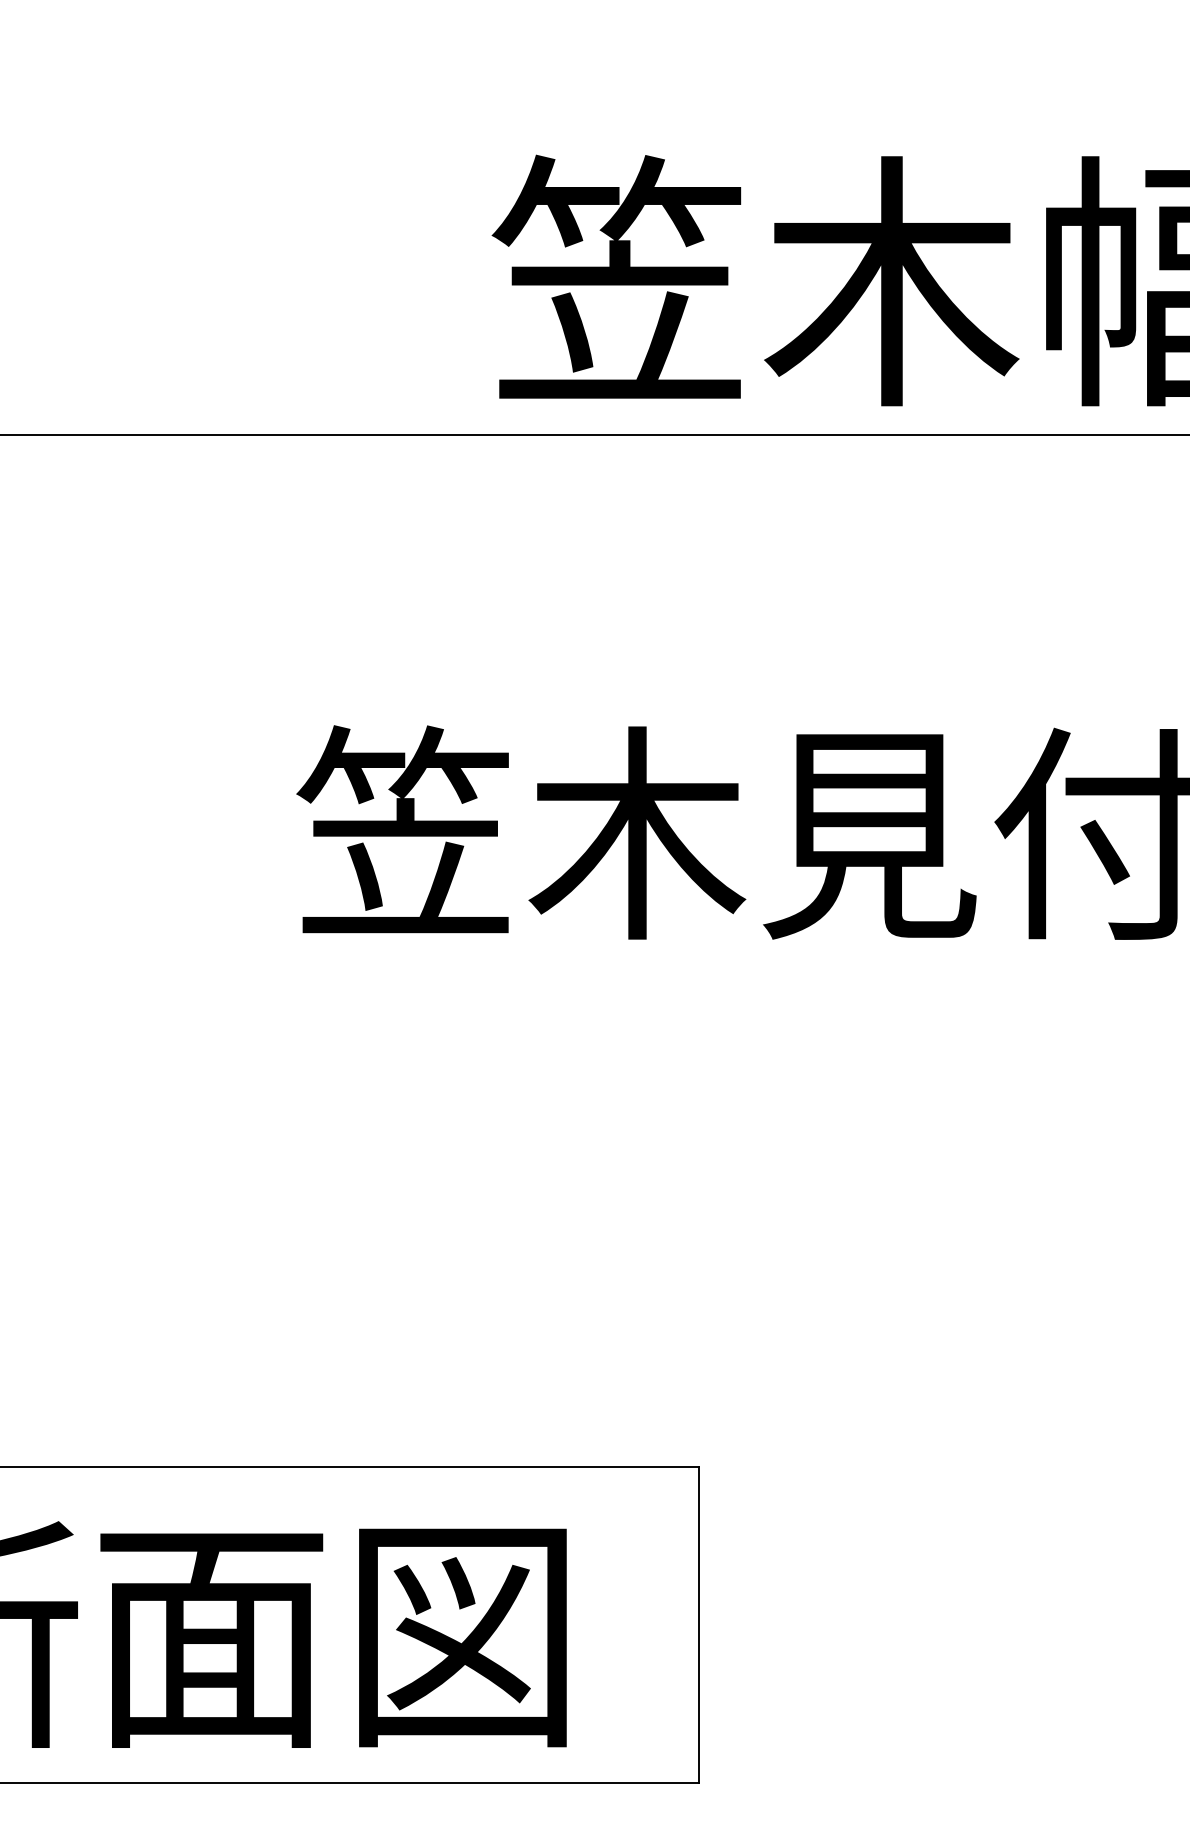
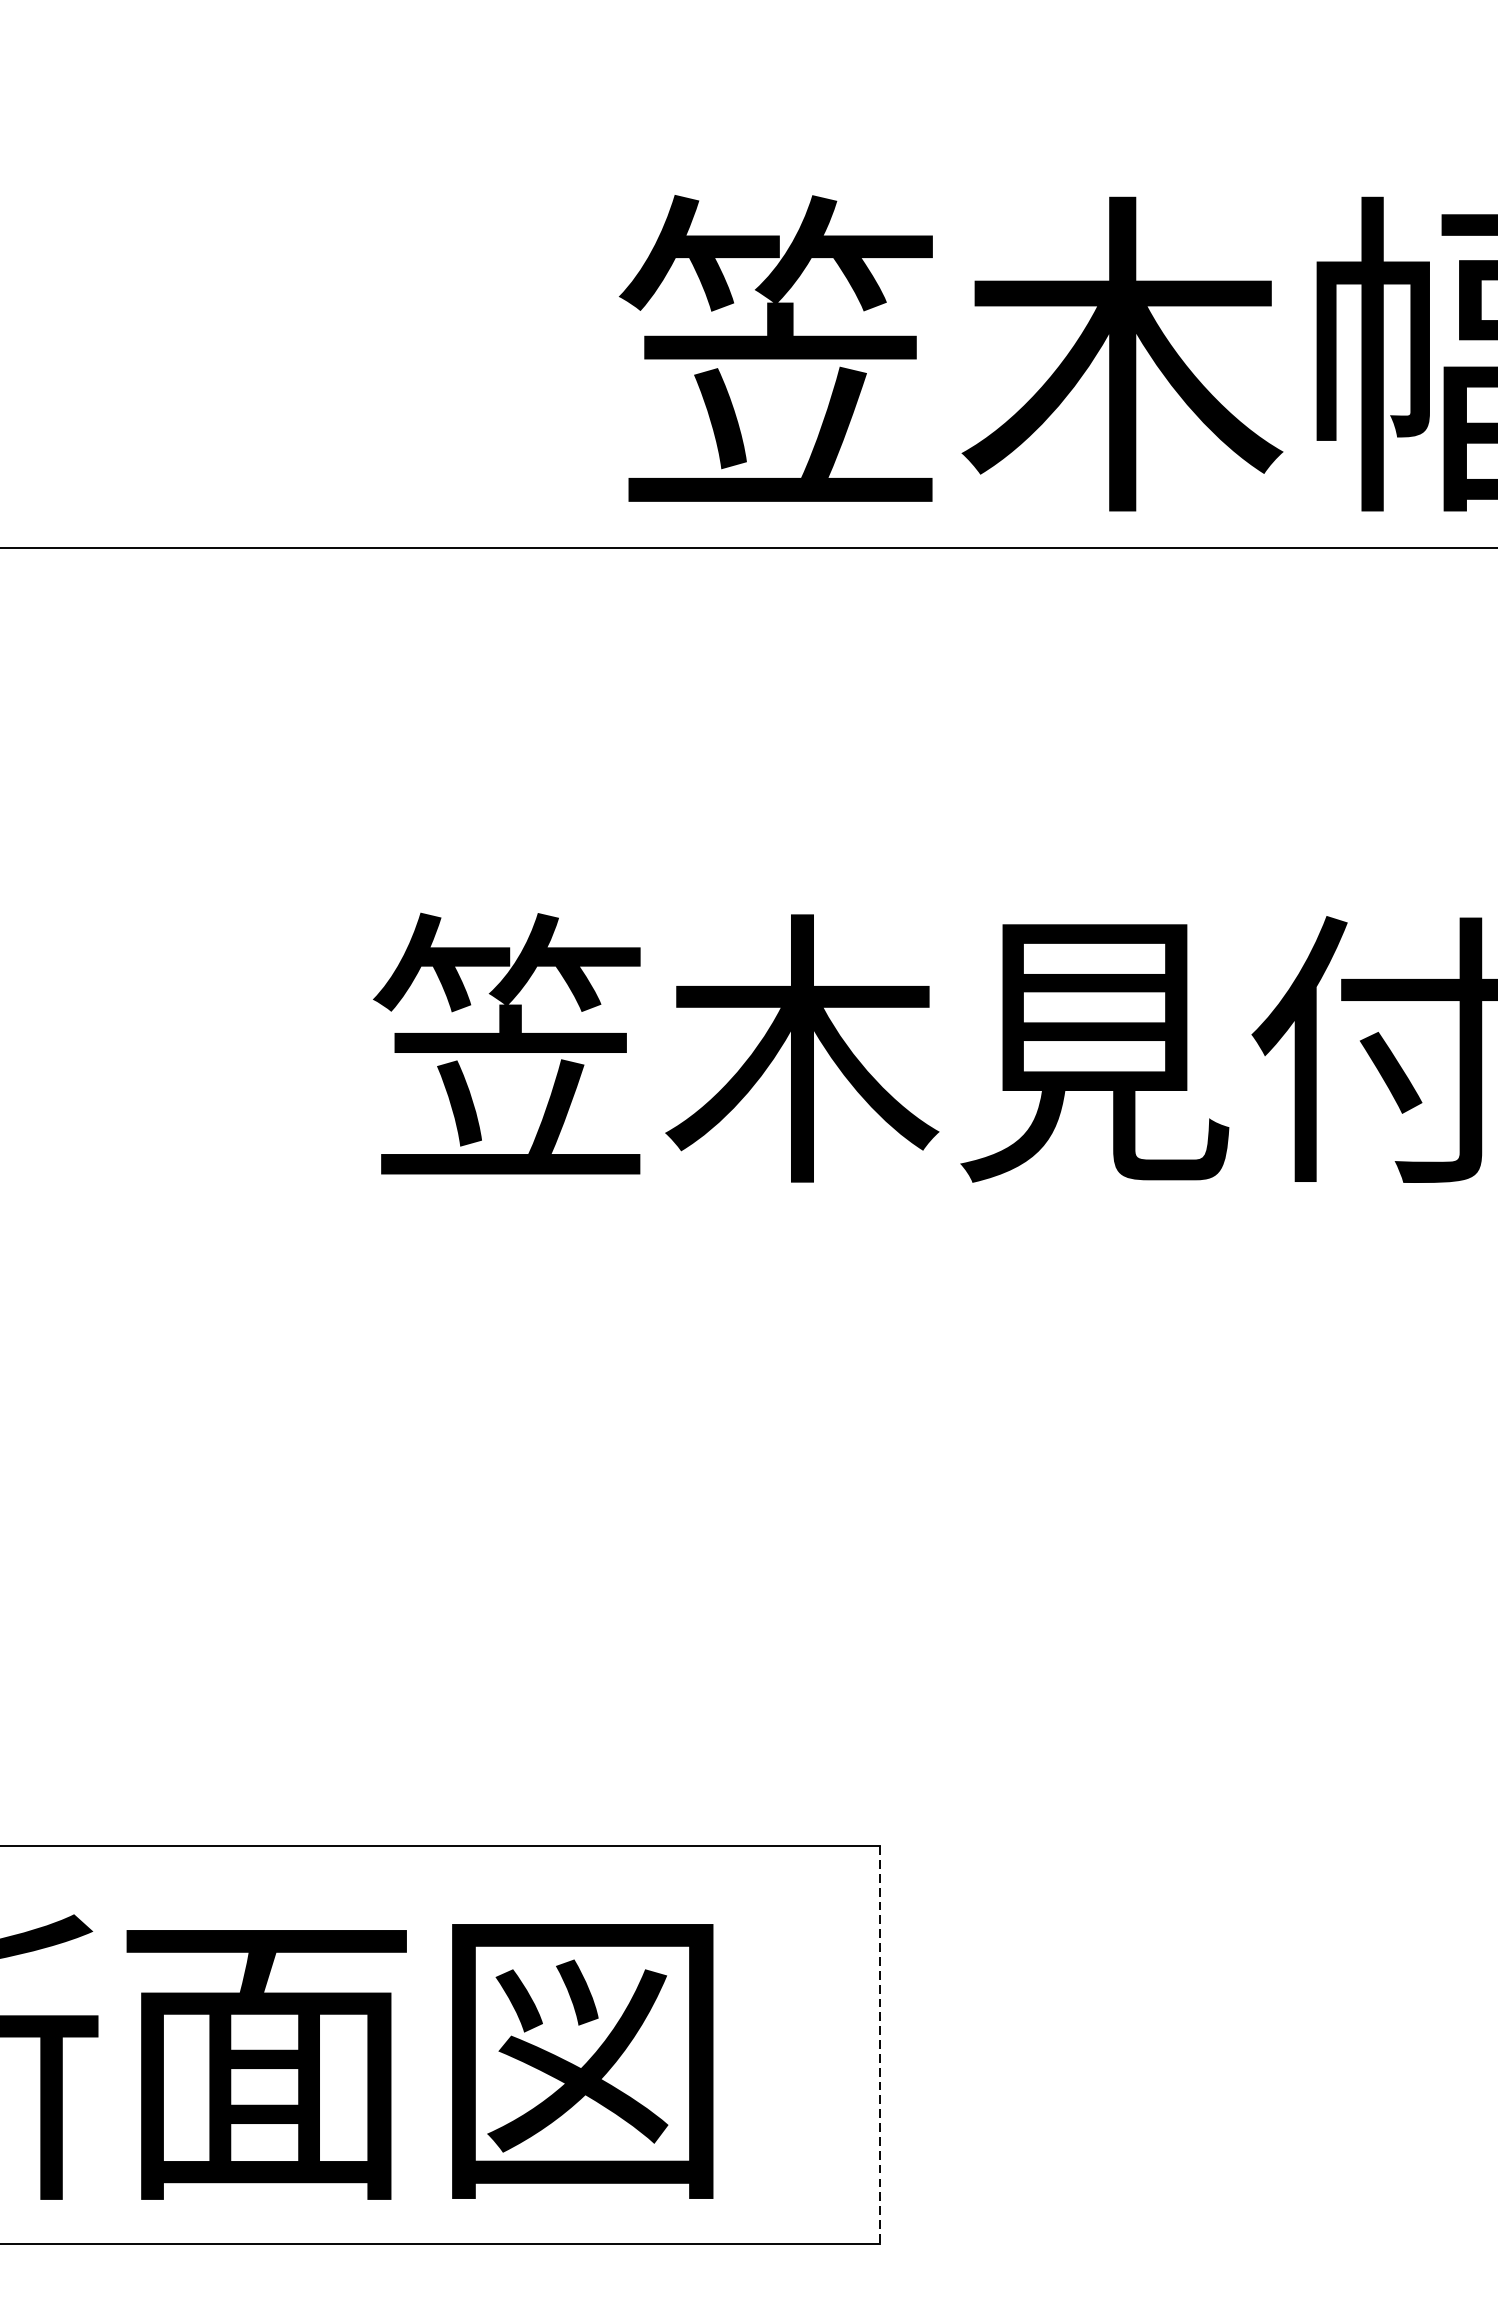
line: (699, 1625) -> (880, 2045), solid -> dashed

